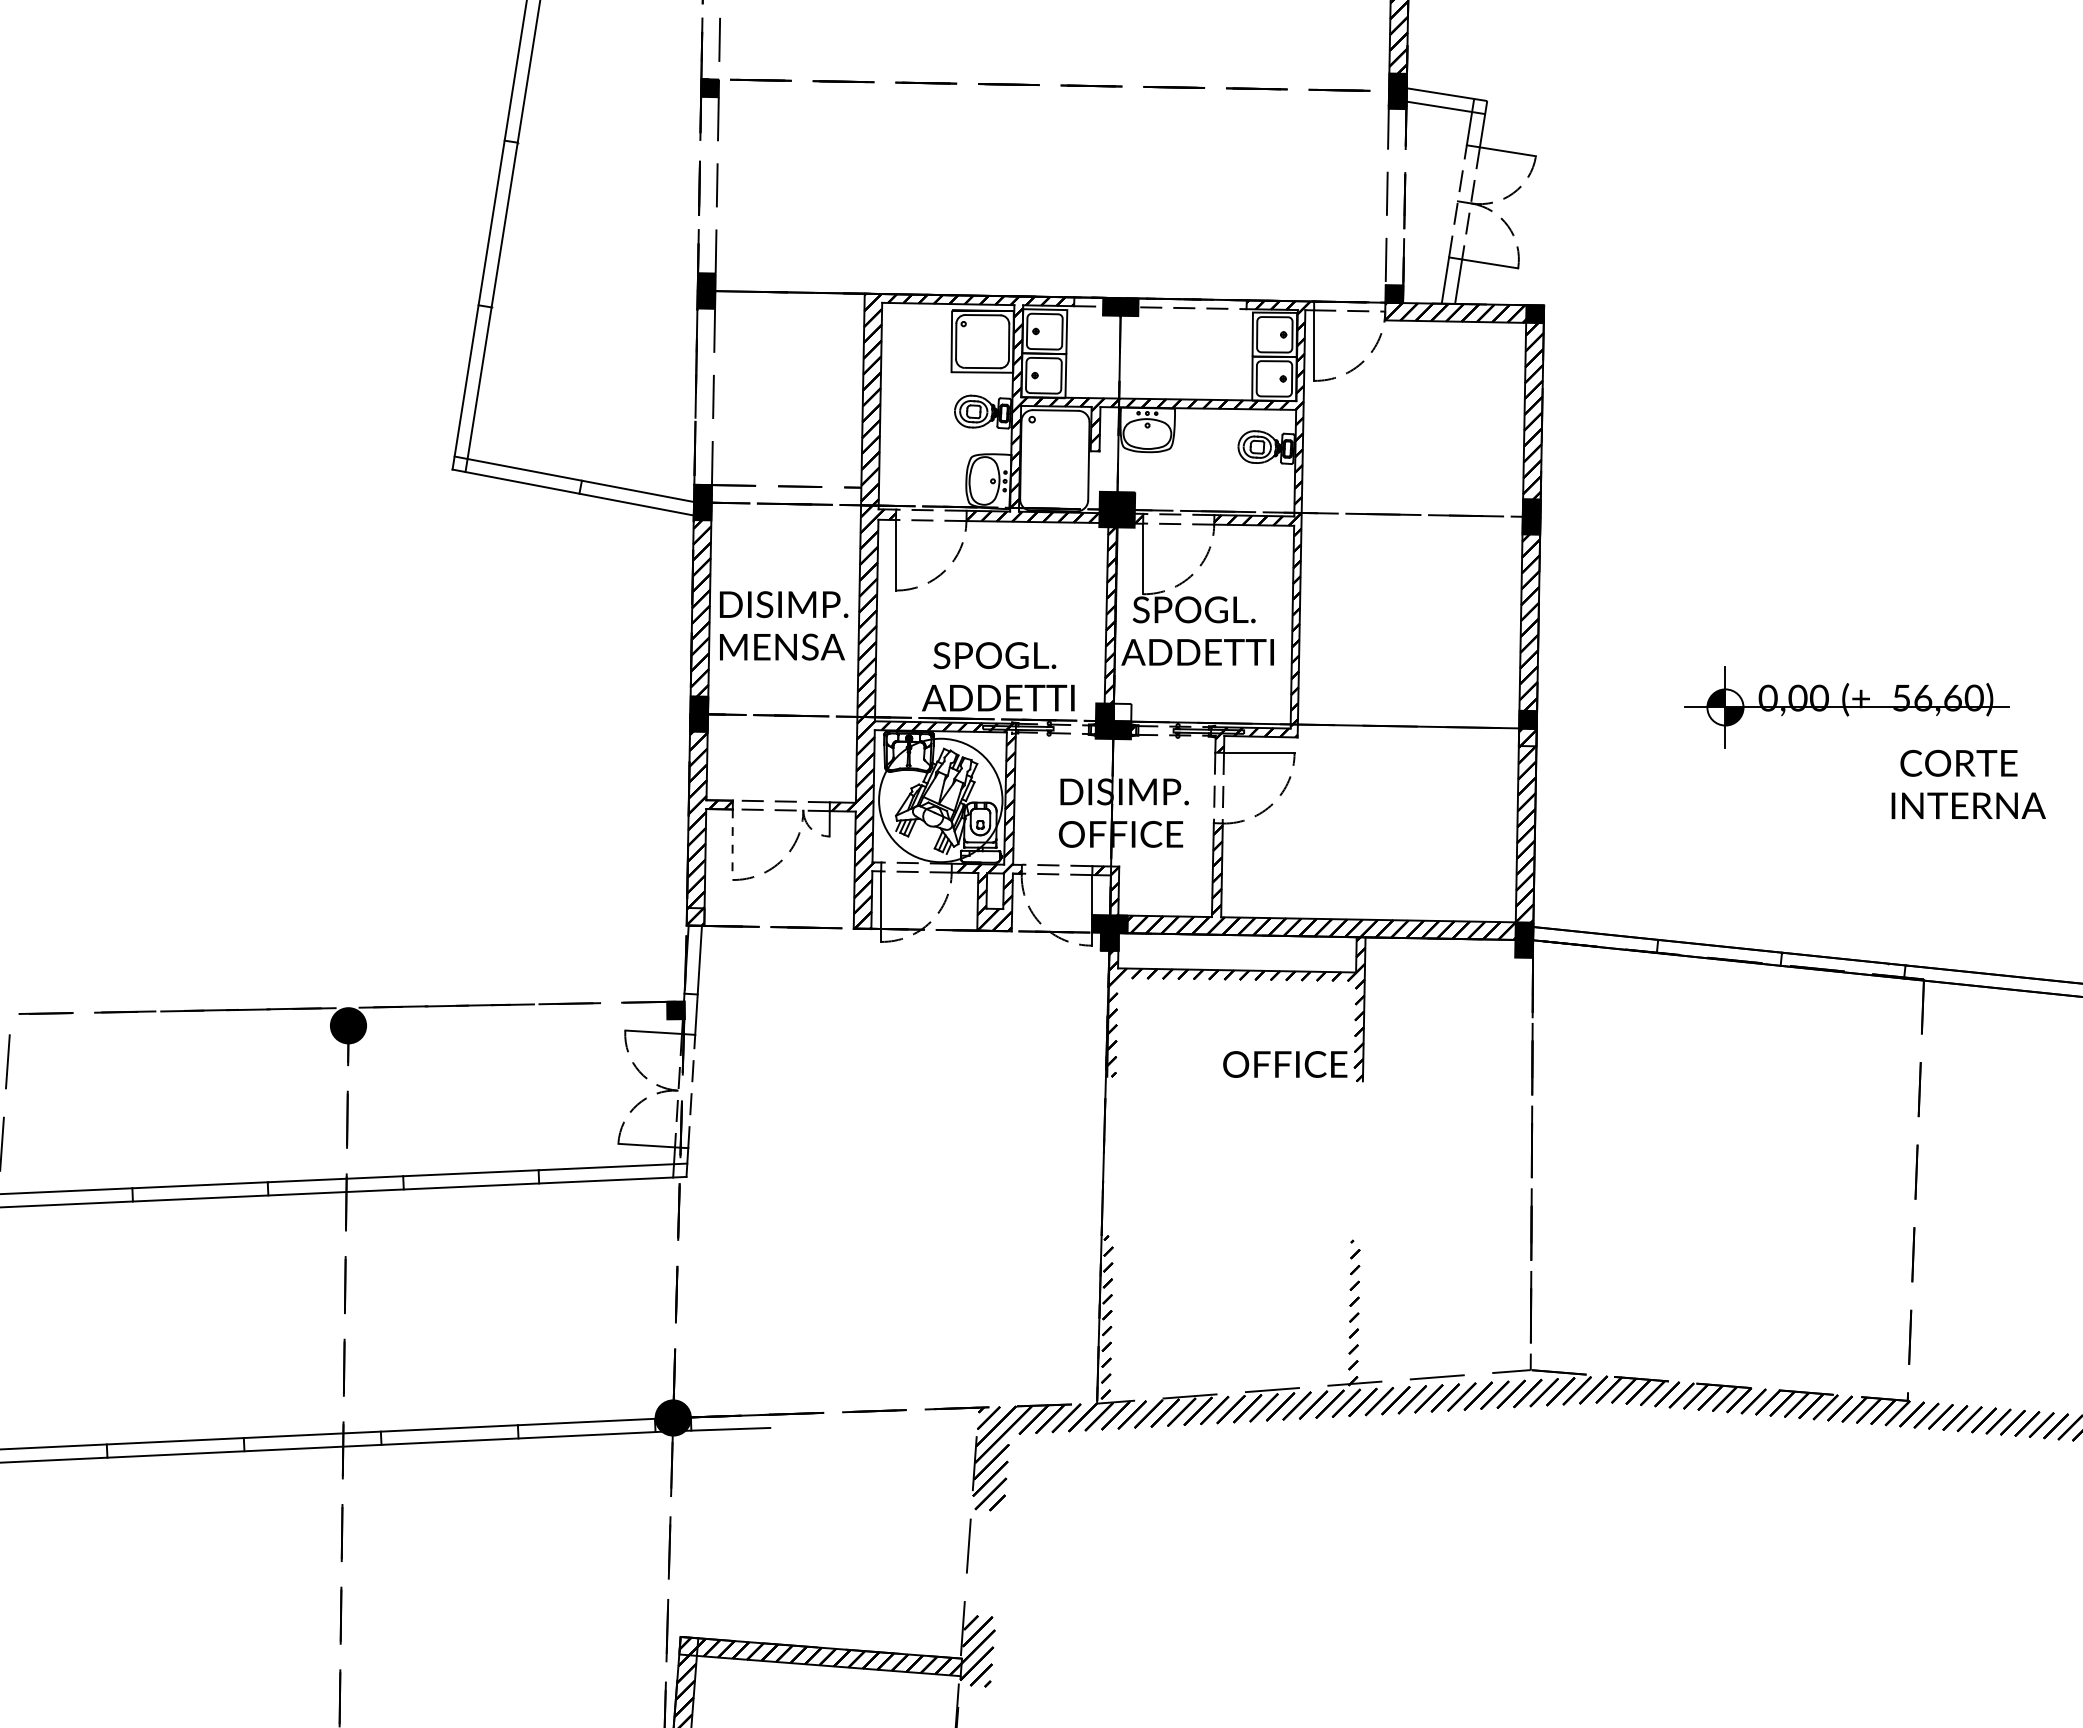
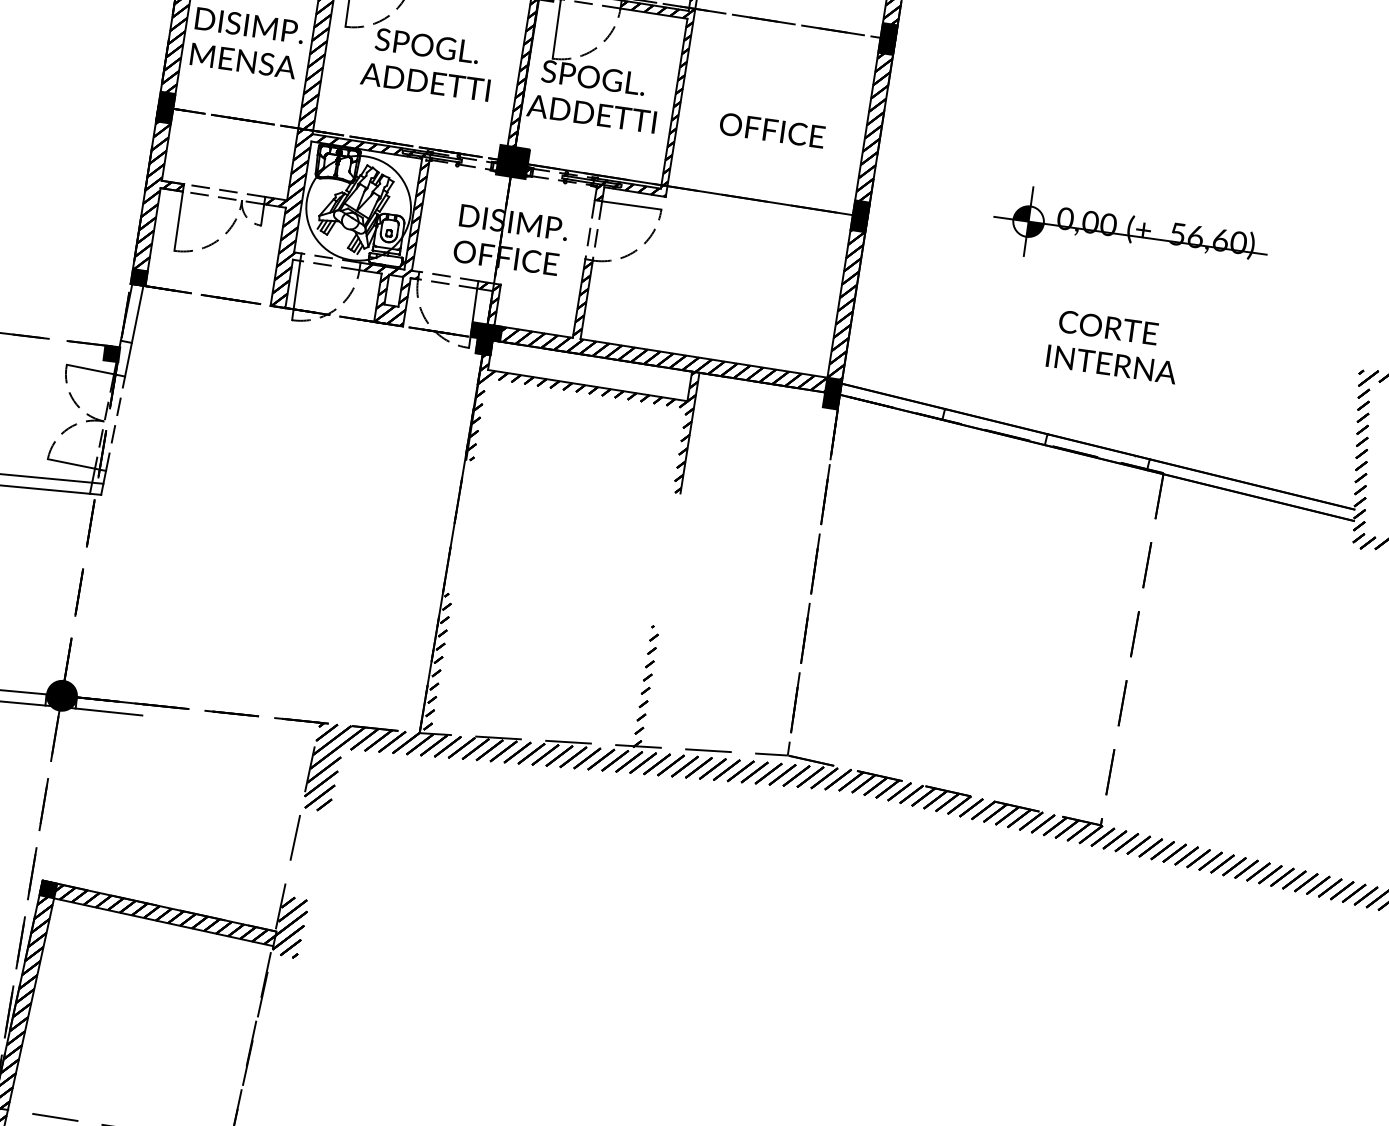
text: (998, 676) -> (428, 63), moved
fill: (1122, 712) -> (521, 155), added
fill: (1527, 737) -> (858, 223), added
text: (1968, 784) -> (1114, 346), moved
line: (732, 845) -> (178, 221), dashed -> solid
fill: (695, 916) -> (139, 277), added
text: (1285, 1064) -> (772, 130), moved
fill: (688, 1645) -> (48, 888), added

